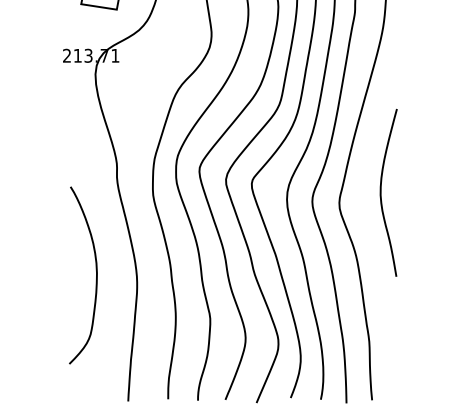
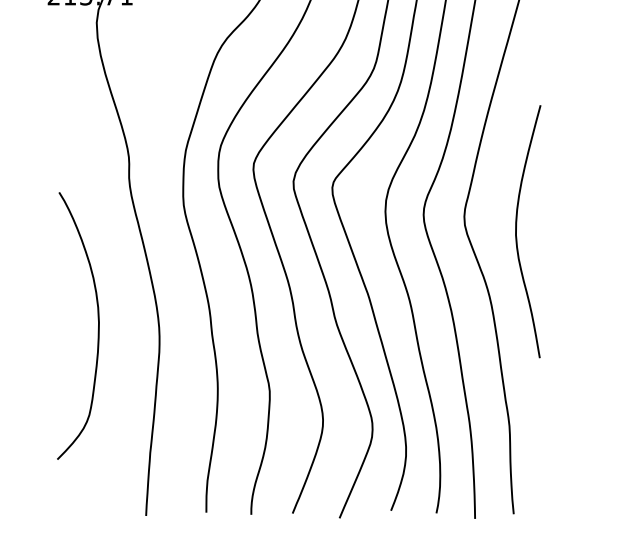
curve: (381, 192) -> (517, 231), moved

